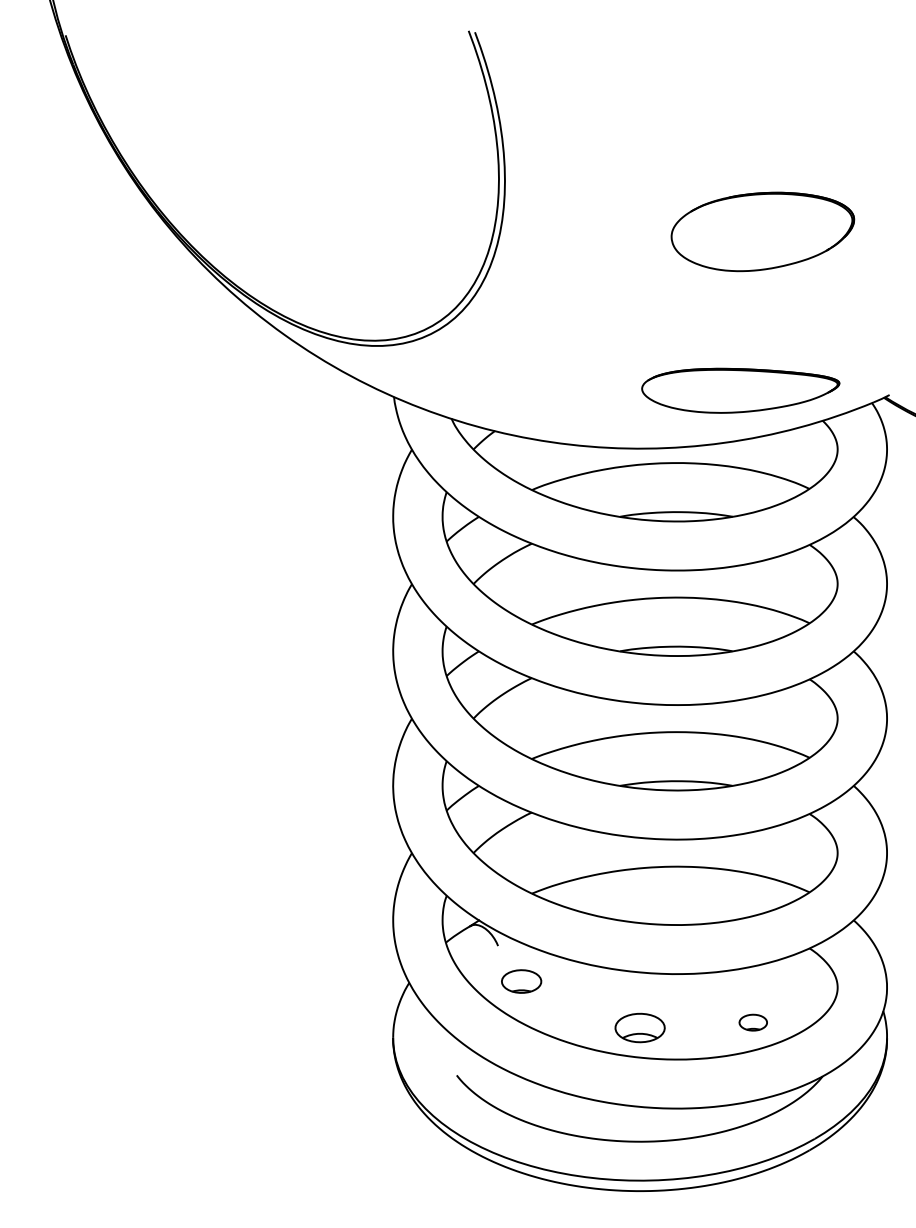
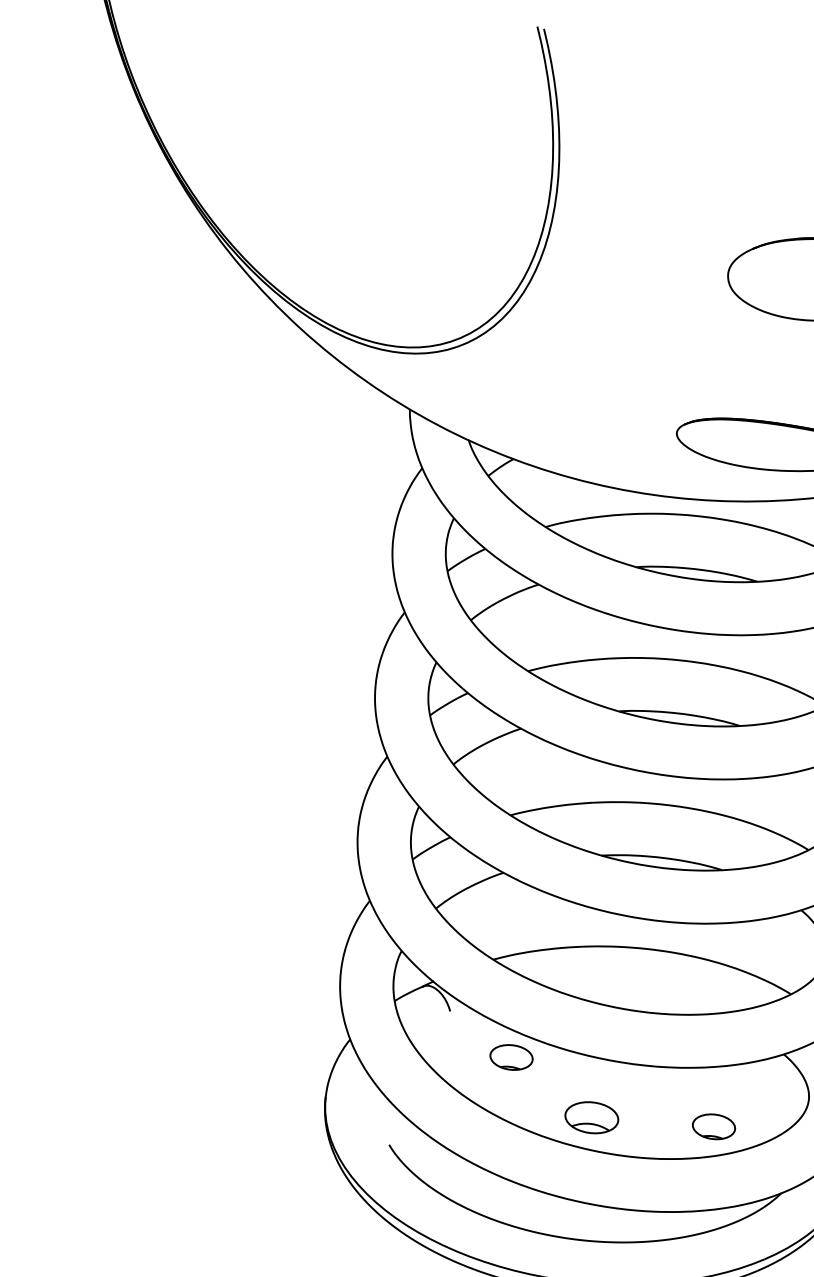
part: (521, 981) -> (511, 1057), moved
part: (752, 1022) -> (713, 1126), size x1.43

